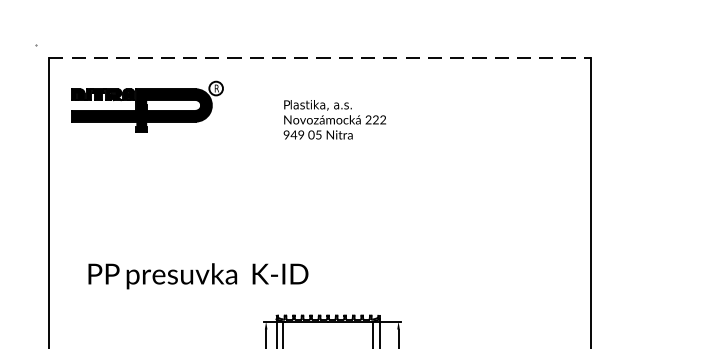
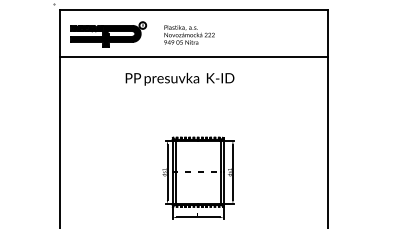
line: (320, 58) -> (194, 10), dashed -> solid
text: (334, 118) -> (189, 34), moved
line: (320, 151) -> (194, 56), added
text: (197, 274) -> (179, 78), moved

